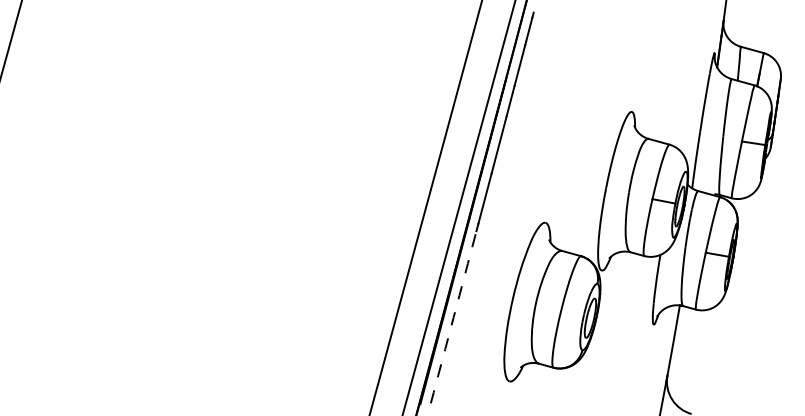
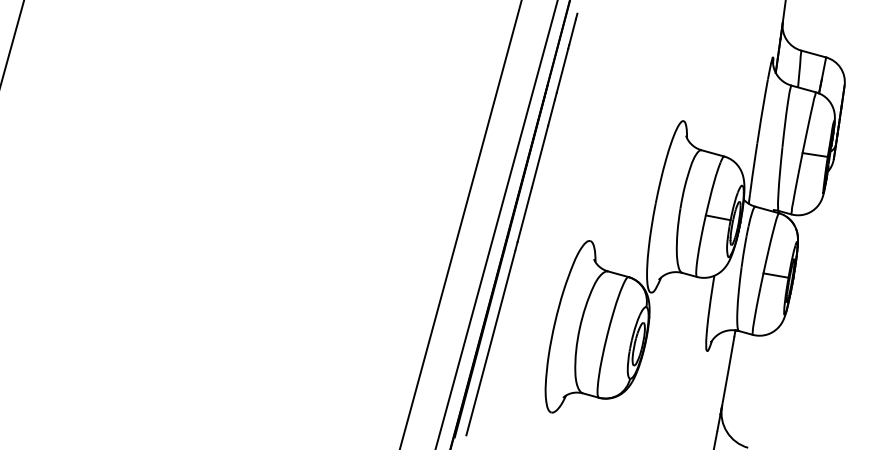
arc: (453, 317) -> (490, 343), dashed -> solid

